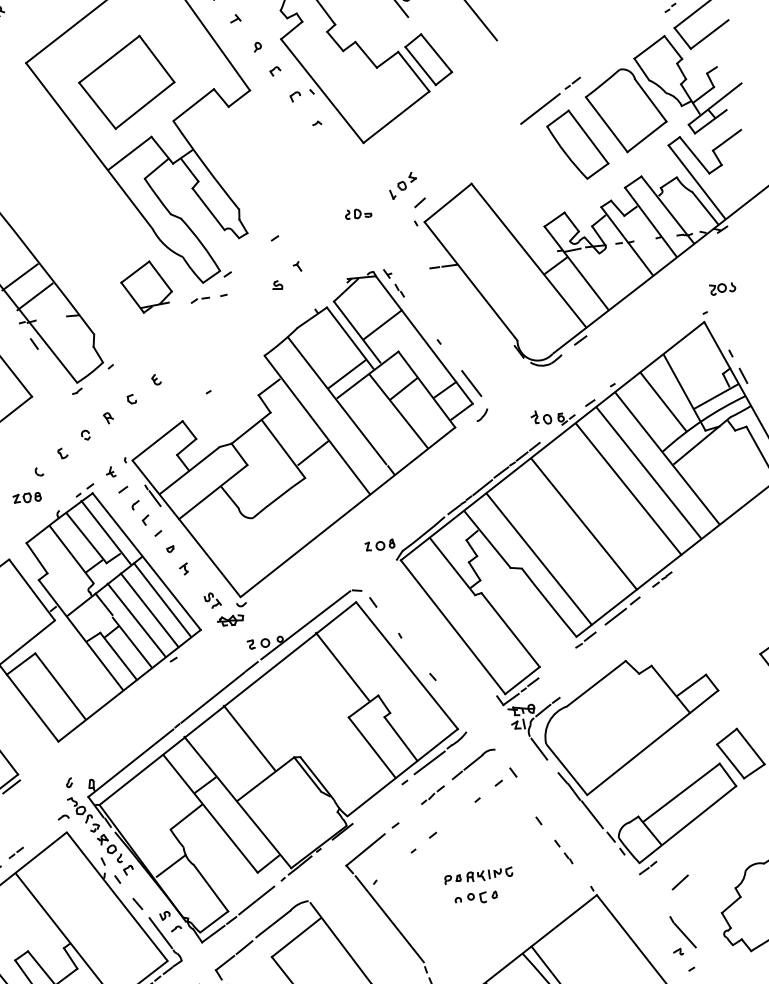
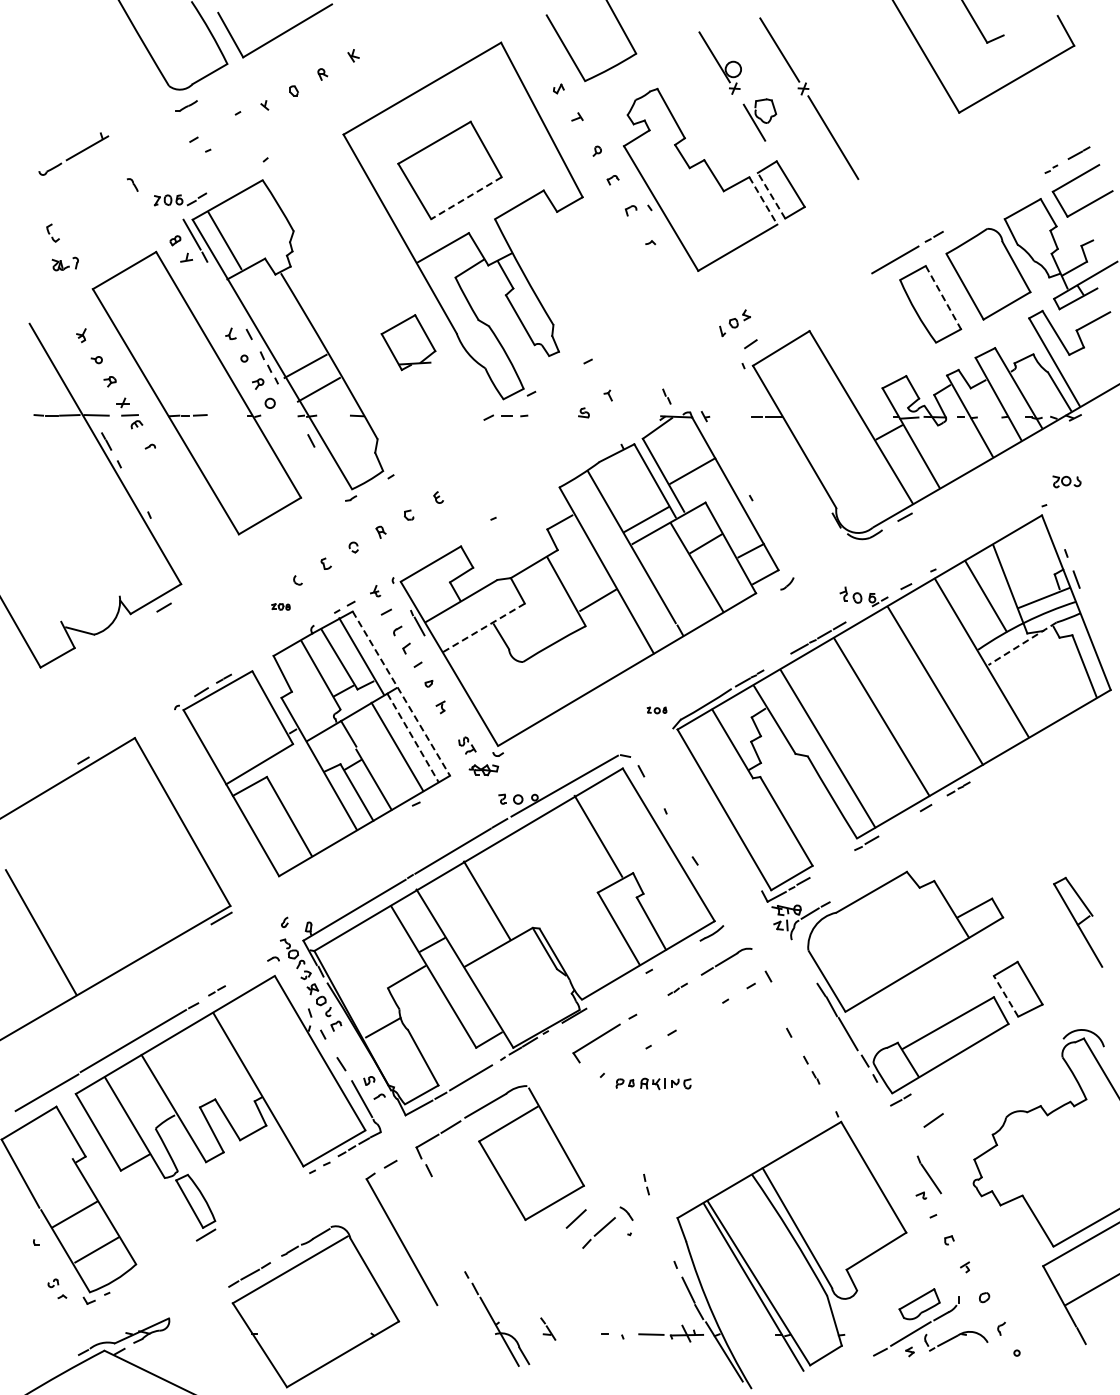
line: (420, 65) -> (771, 195), solid -> dashed
line: (413, 71) -> (763, 200), solid -> dashed
line: (145, 105) -> (466, 198), solid -> dashed
line: (588, 137) -> (943, 298), solid -> dashed
part: (358, 213) -> (682, 346), removed
part: (146, 287) -> (408, 342), moved
line: (399, 290) -> (666, 396), moved
part: (199, 300) -> (497, 417), size x1.4
line: (470, 383) -> (779, 547), removed
line: (702, 441) -> (1022, 644), solid -> dashed
line: (648, 472) -> (959, 670), removed
line: (482, 487) -> (776, 662), removed
line: (212, 491) -> (483, 627), solid -> dashed
part: (26, 497) -> (280, 606), size x0.6
part: (379, 545) -> (656, 710), size x0.6
line: (146, 562) -> (401, 694), solid -> dashed
line: (162, 599) -> (412, 737), solid -> dashed
line: (615, 616) -> (902, 822), removed
line: (136, 619) -> (381, 755), removed
line: (539, 748) -> (800, 954), removed
line: (731, 761) -> (1006, 996), solid -> dashed
line: (430, 762) -> (679, 953), removed
part: (432, 795) -> (677, 989), size x0.7
part: (478, 875) -> (653, 1083), moved
part: (475, 898) -> (709, 1107), removed
line: (389, 919) -> (612, 1117), removed

